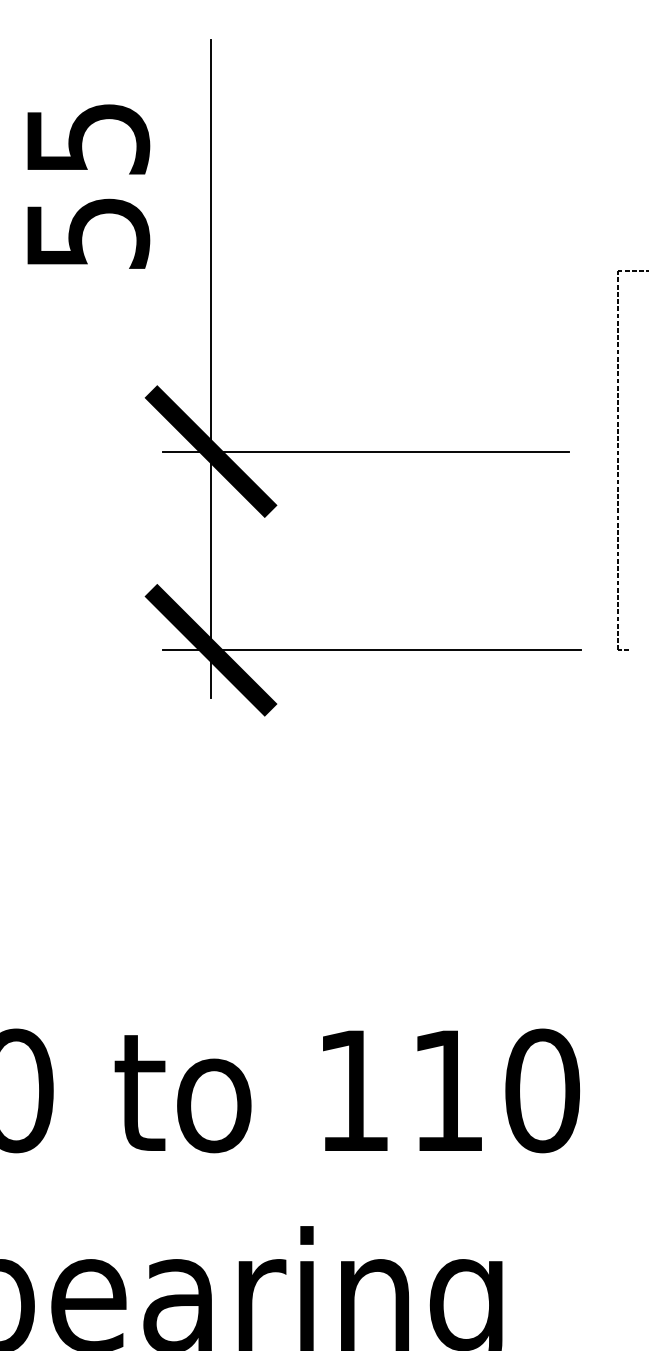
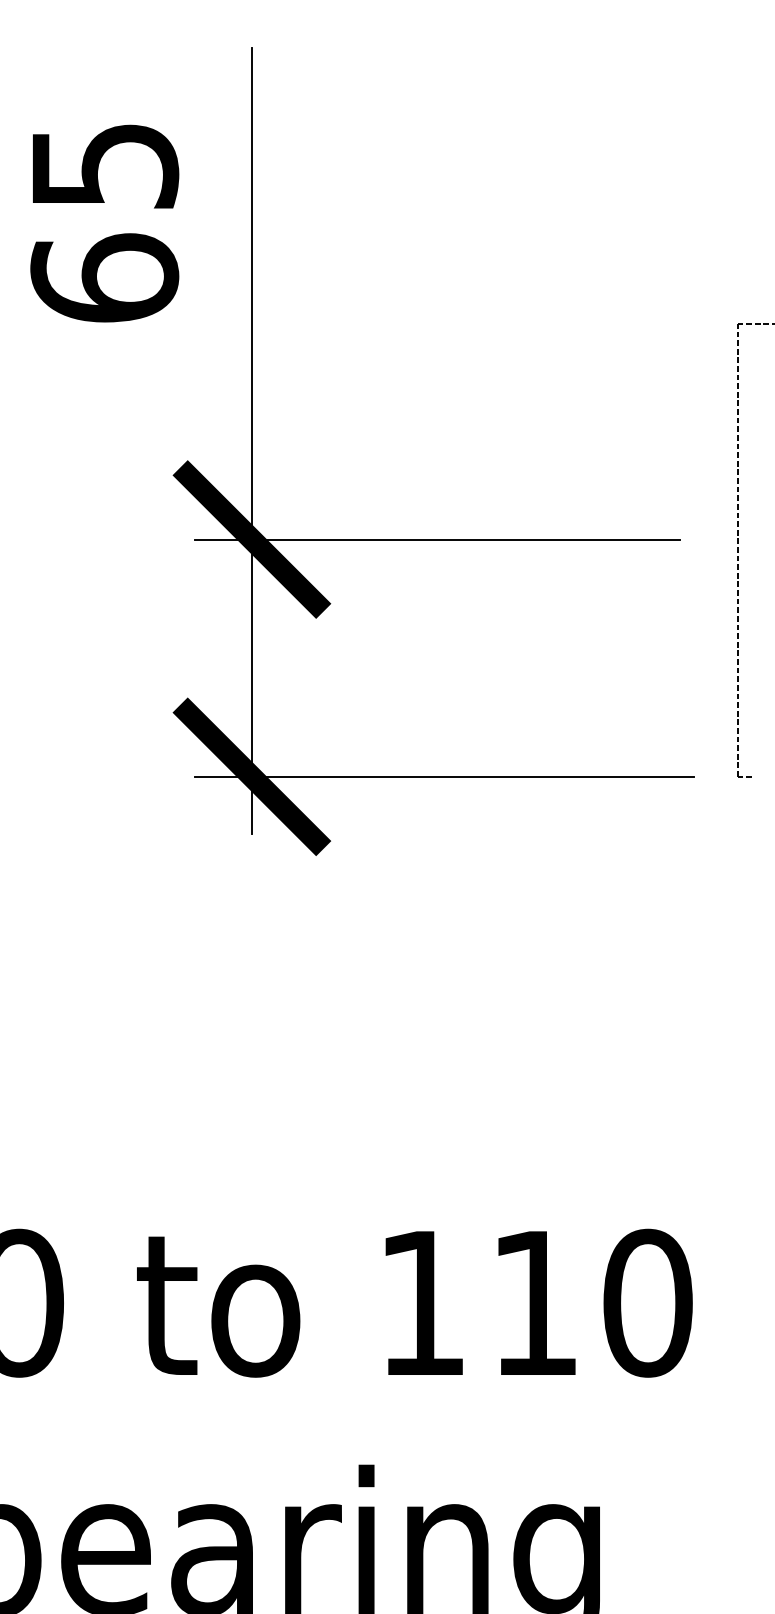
text: (87, 232) -> (104, 277), 55 -> 65

